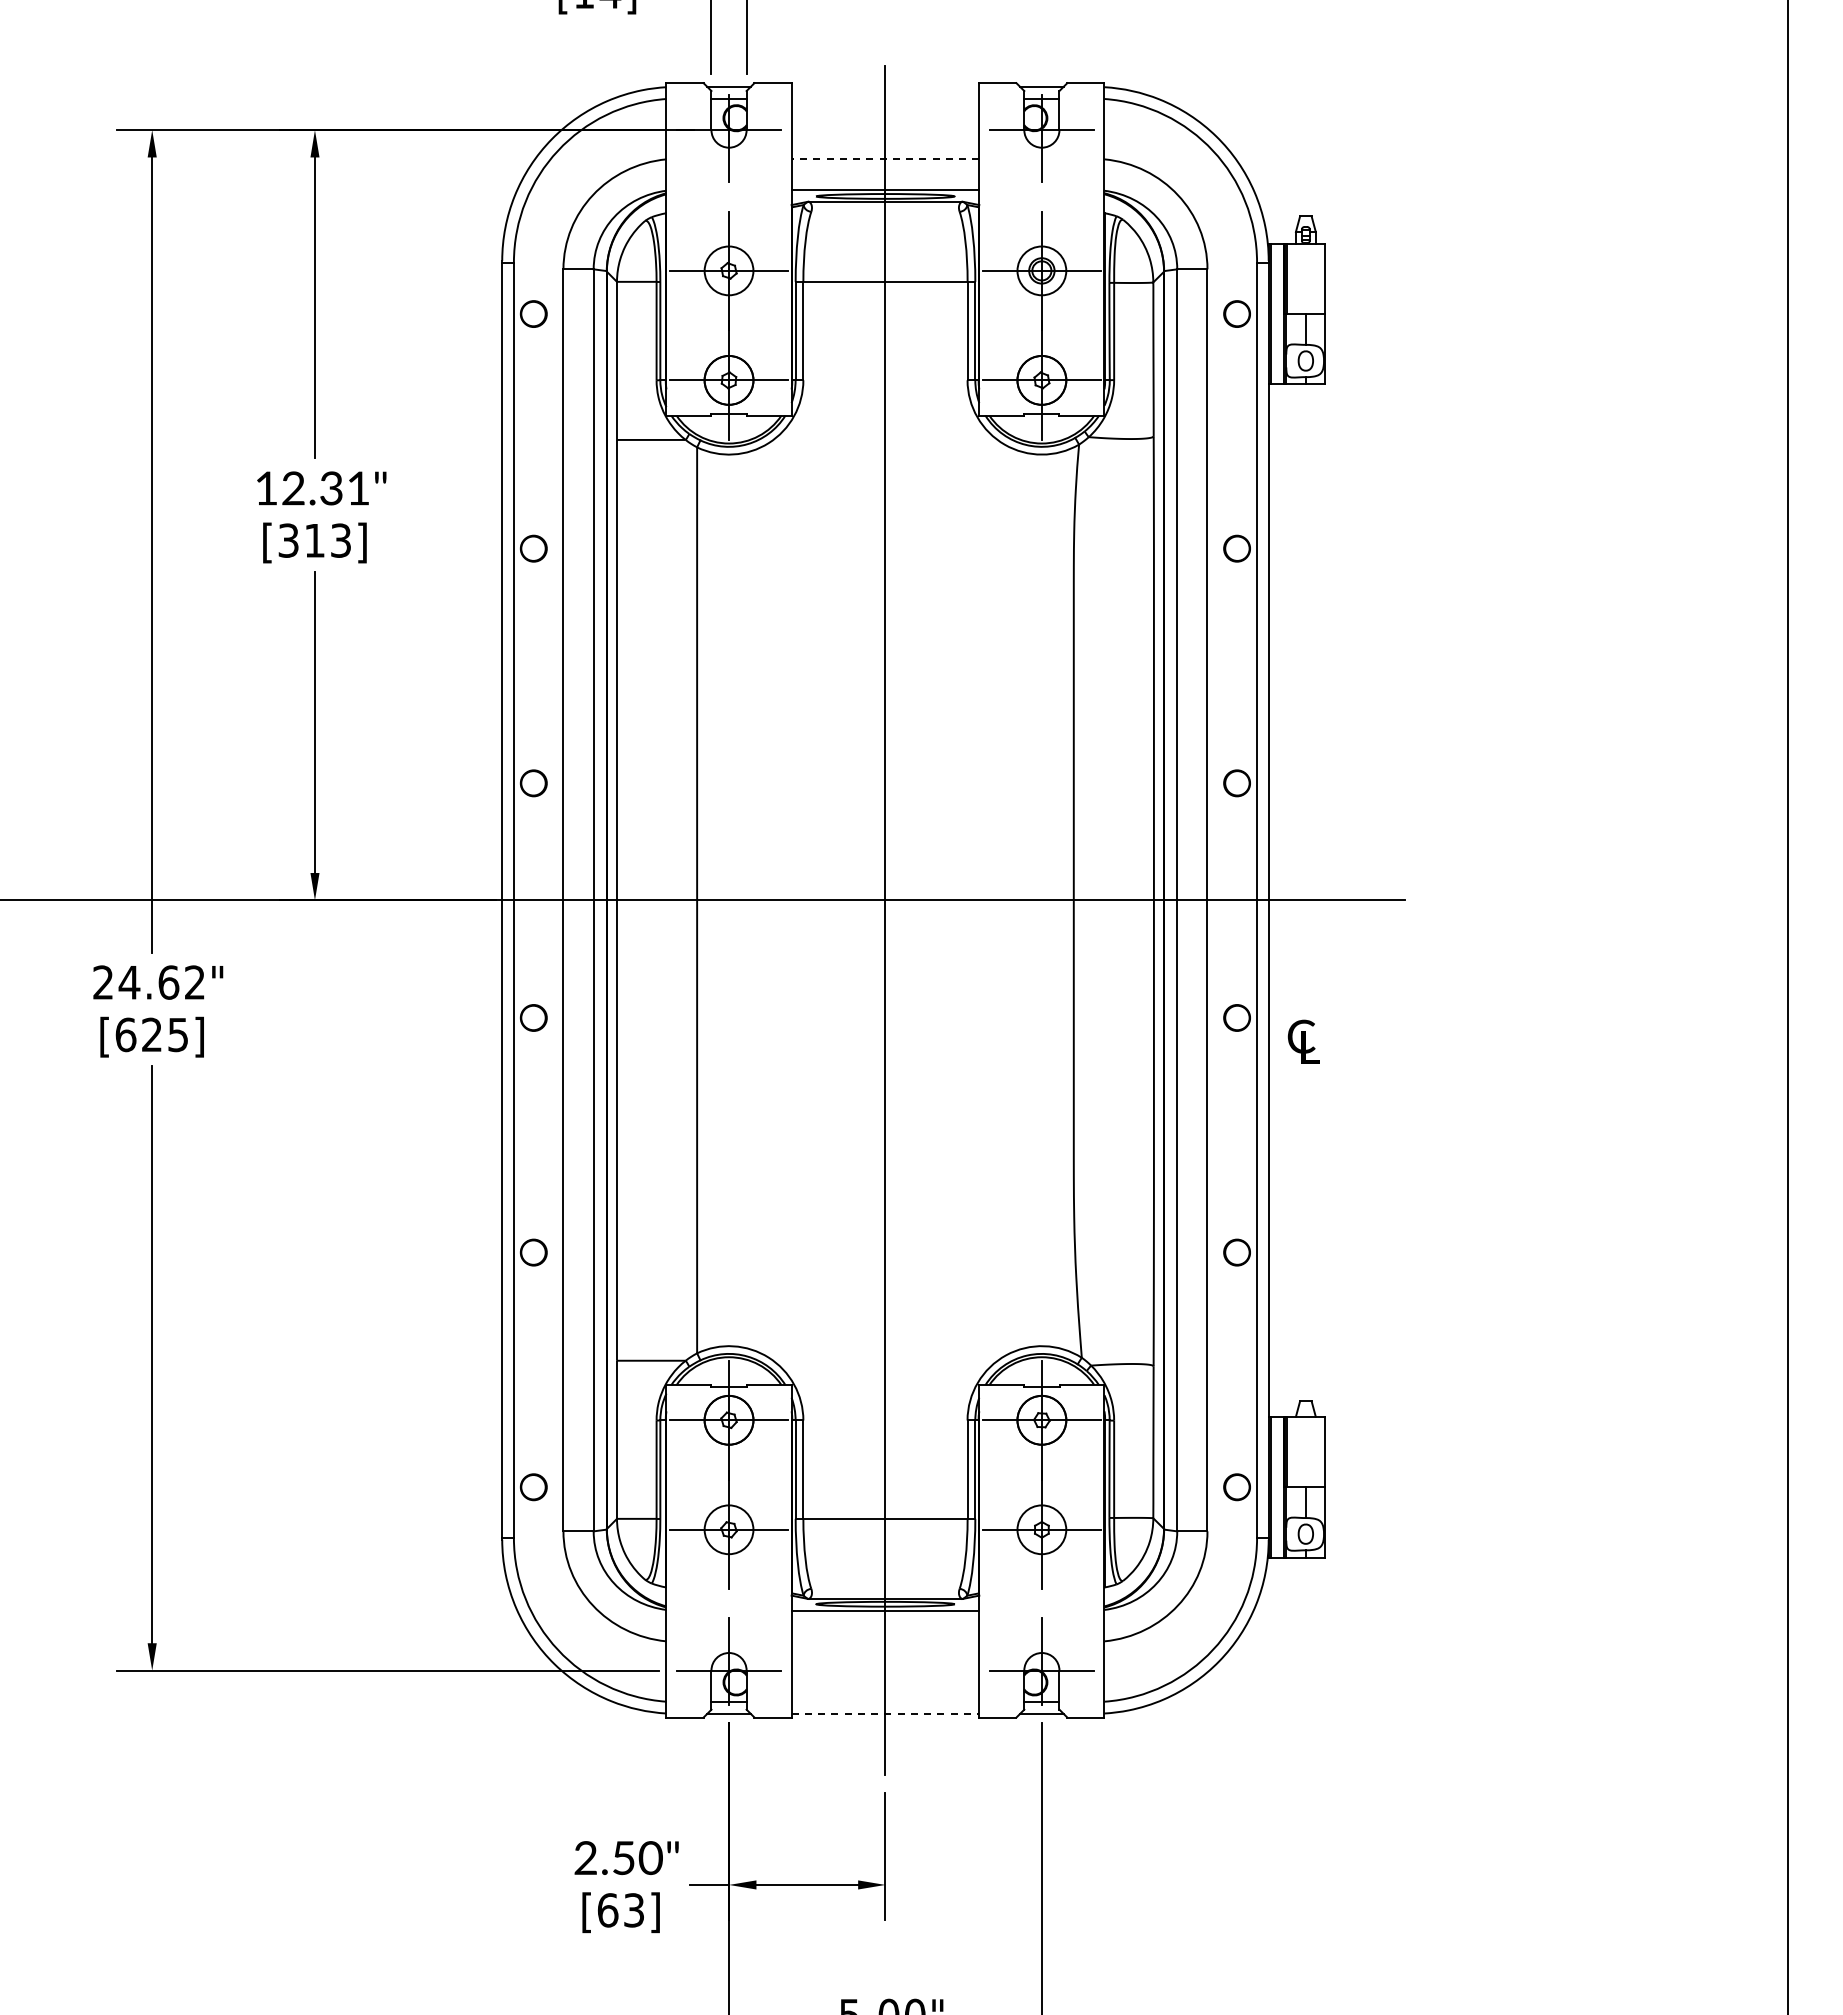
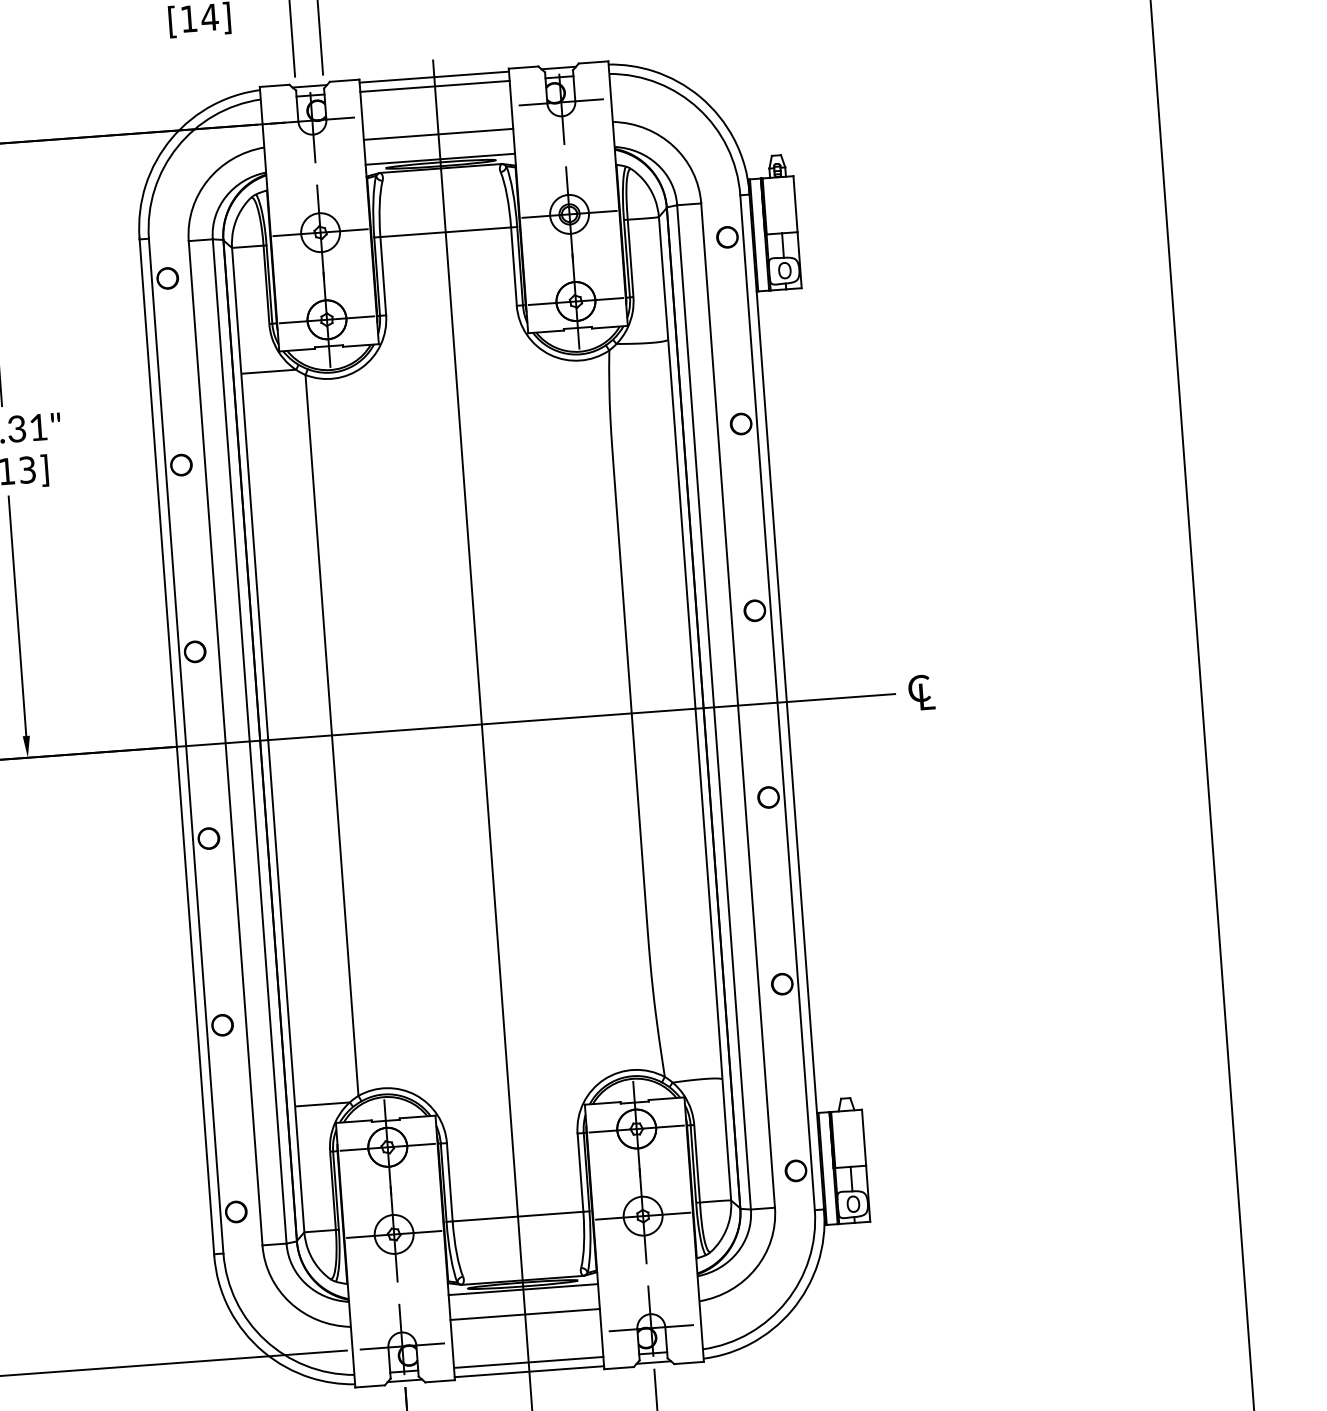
line: (885, 86) -> (434, 76), added
line: (885, 98) -> (435, 86), added
line: (885, 158) -> (438, 134), dashed -> solid
text: (1303, 1041) -> (921, 692), moved
line: (885, 1641) -> (525, 1314), added
line: (885, 1702) -> (528, 1362), added
line: (885, 1713) -> (529, 1371), dashed -> solid

